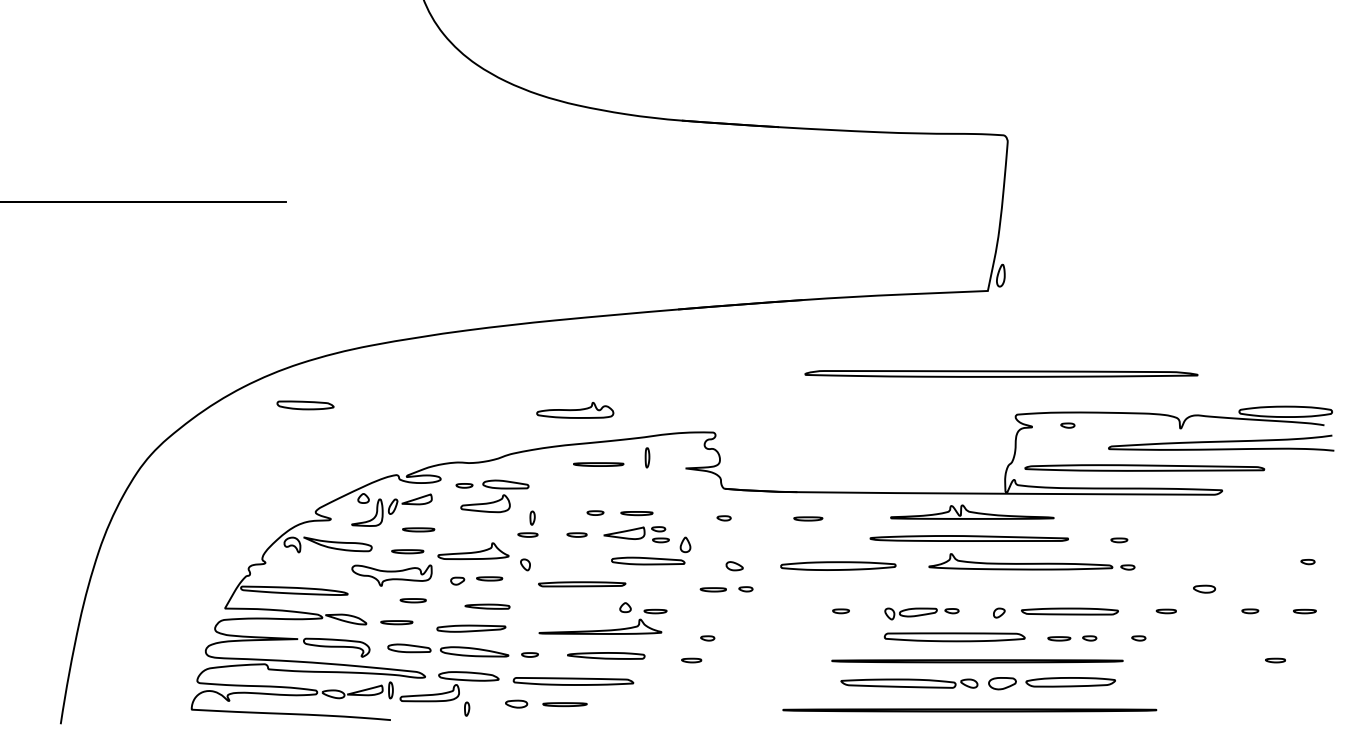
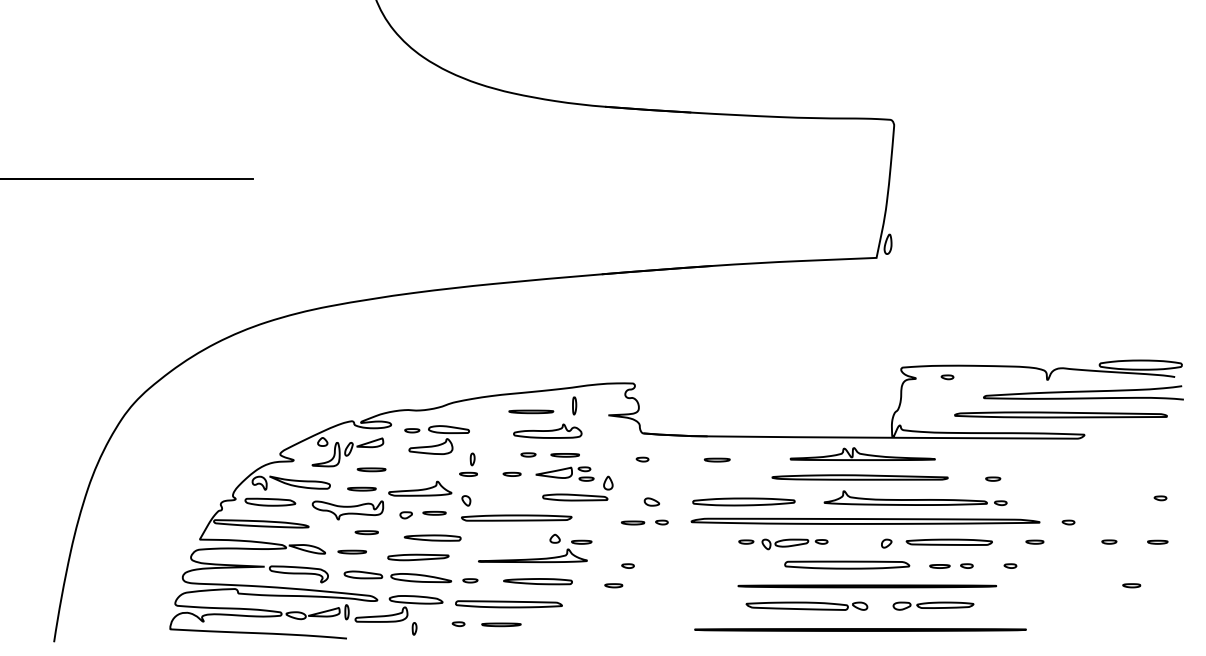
part: (1001, 373) -> (865, 520), moved
part: (305, 405) -> (270, 502), moved
part: (575, 410) -> (547, 431), moved
part: (1144, 467) -> (1060, 414), moved
part: (581, 584) -> (516, 518), size x1.43
part: (1203, 589) -> (1067, 522), size x0.62
part: (487, 606) -> (432, 537), size x1.43
part: (921, 613) -> (794, 544), moved
part: (1051, 683) -> (933, 606), size x0.71
part: (516, 703) -> (458, 623), size x0.62

